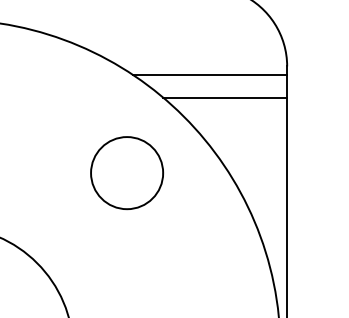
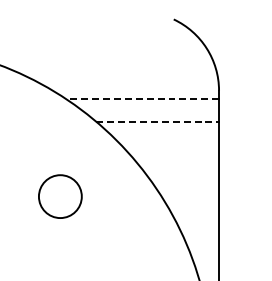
line: (210, 75) -> (143, 99), solid -> dashed
line: (225, 97) -> (157, 121), solid -> dashed
circle: (126, 173) -> (59, 196), size x0.6

